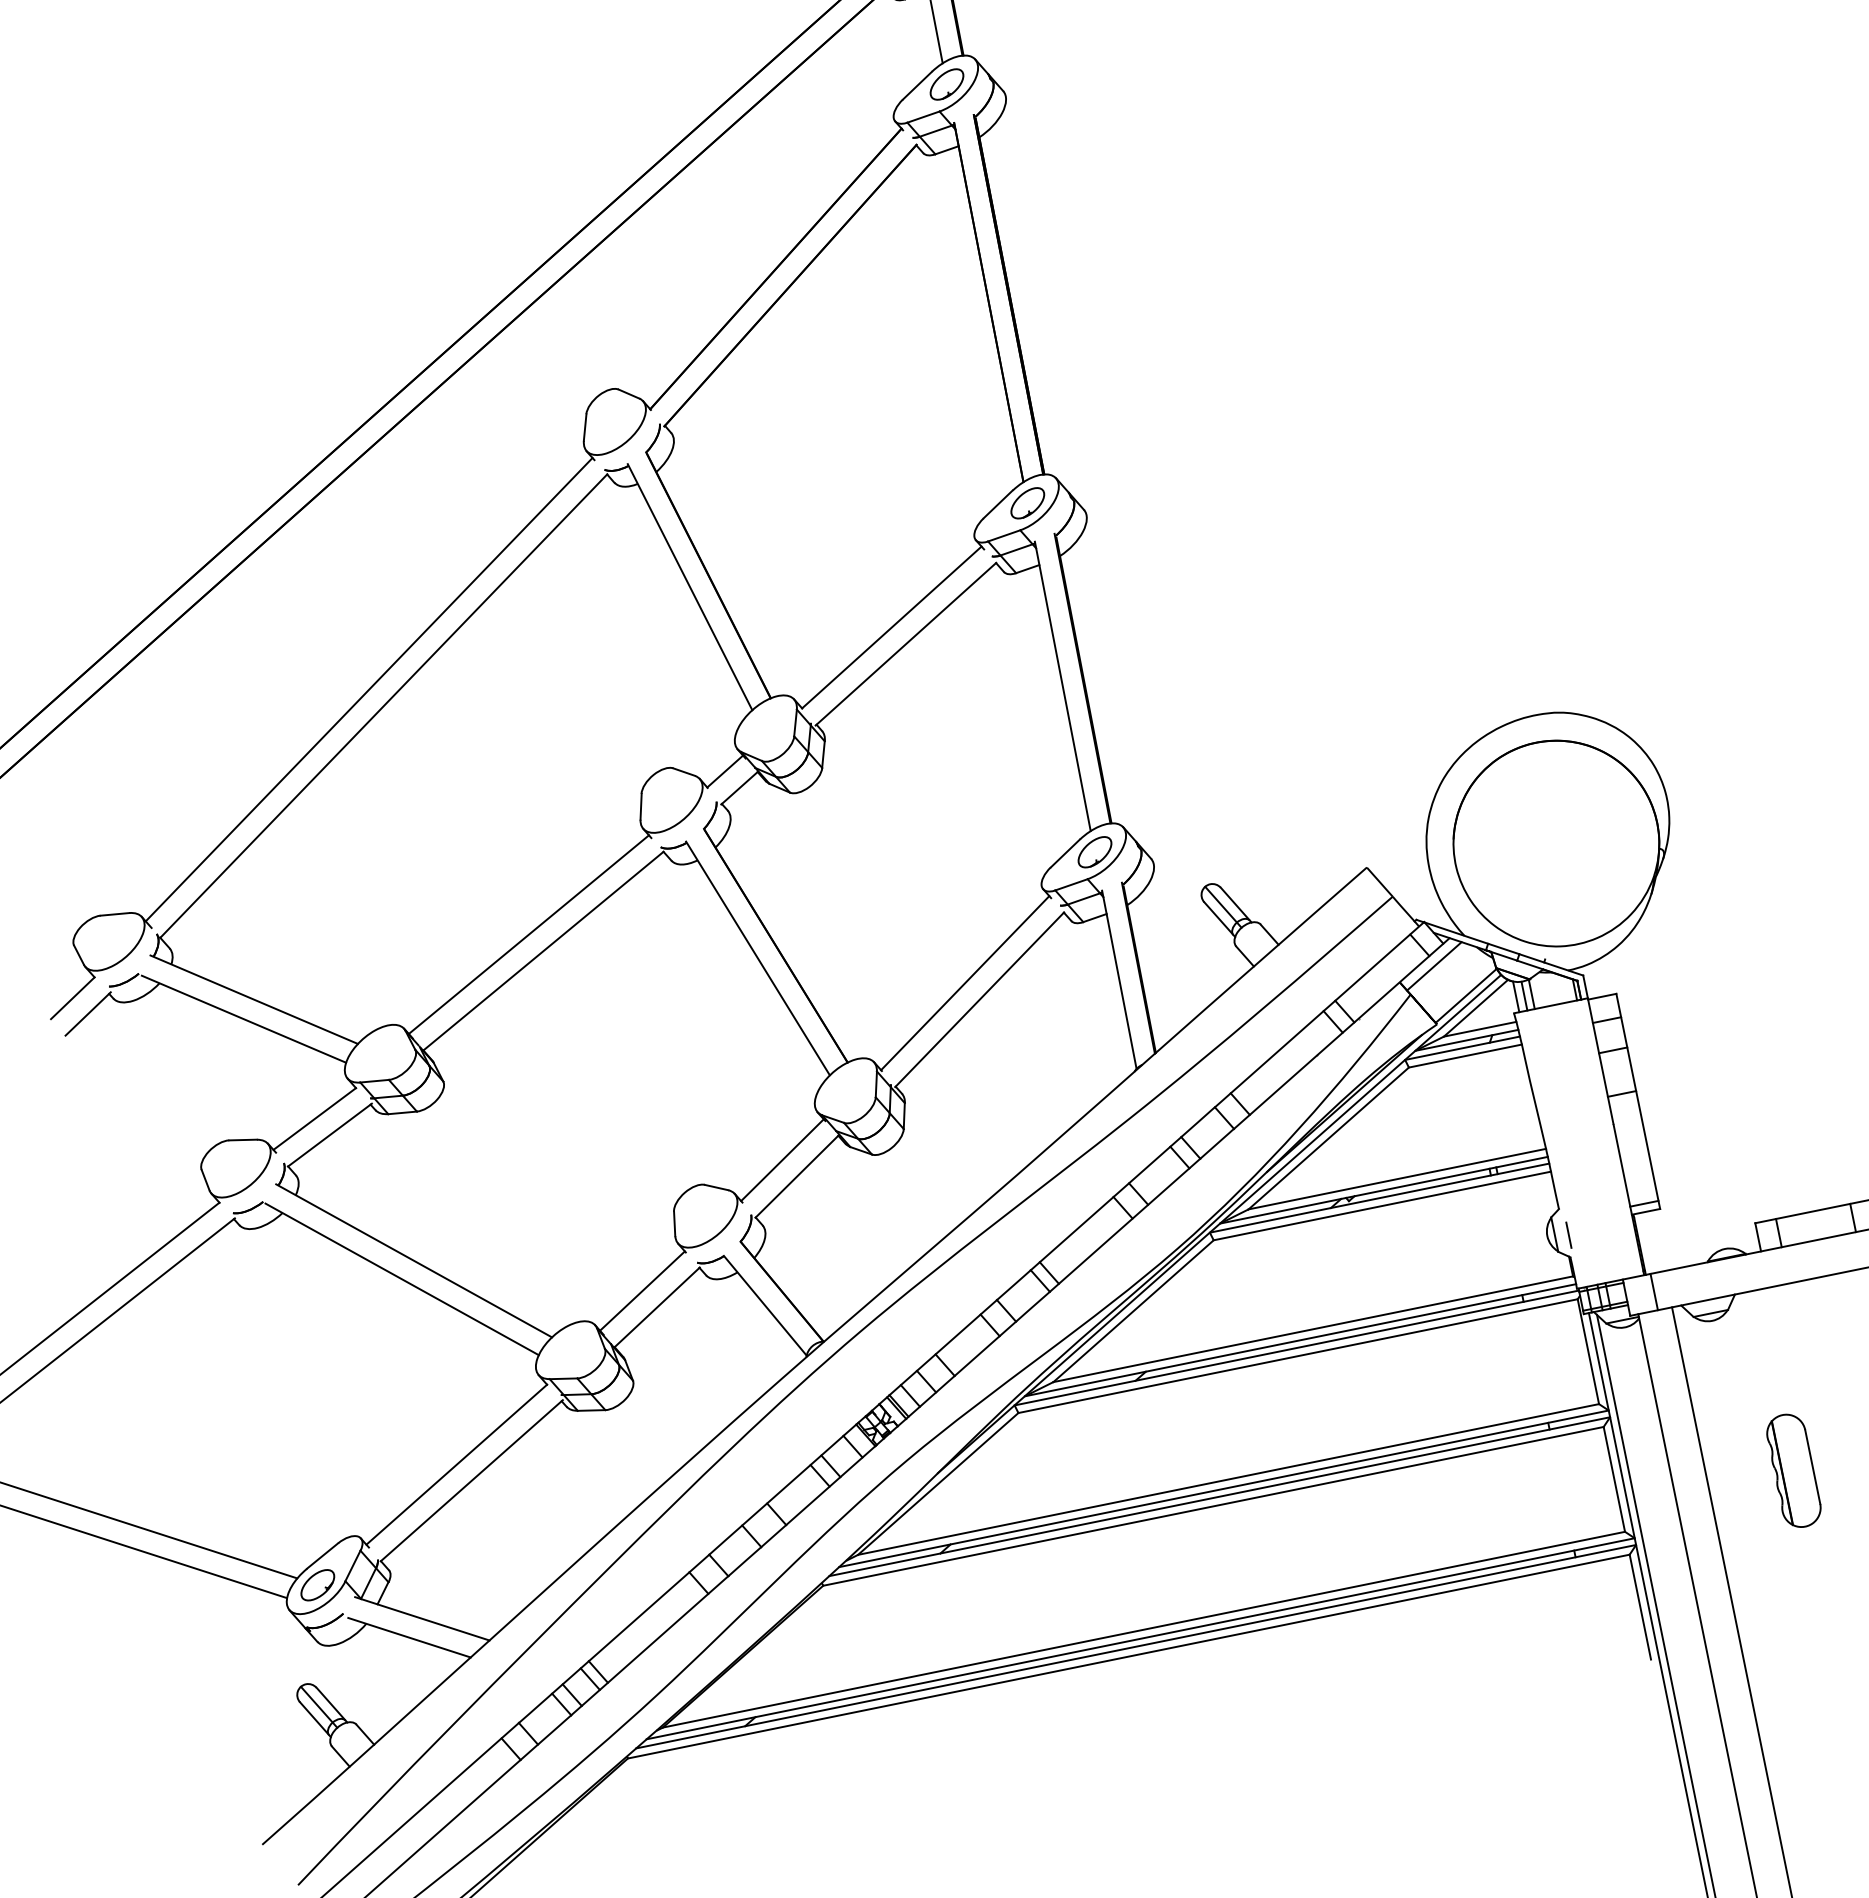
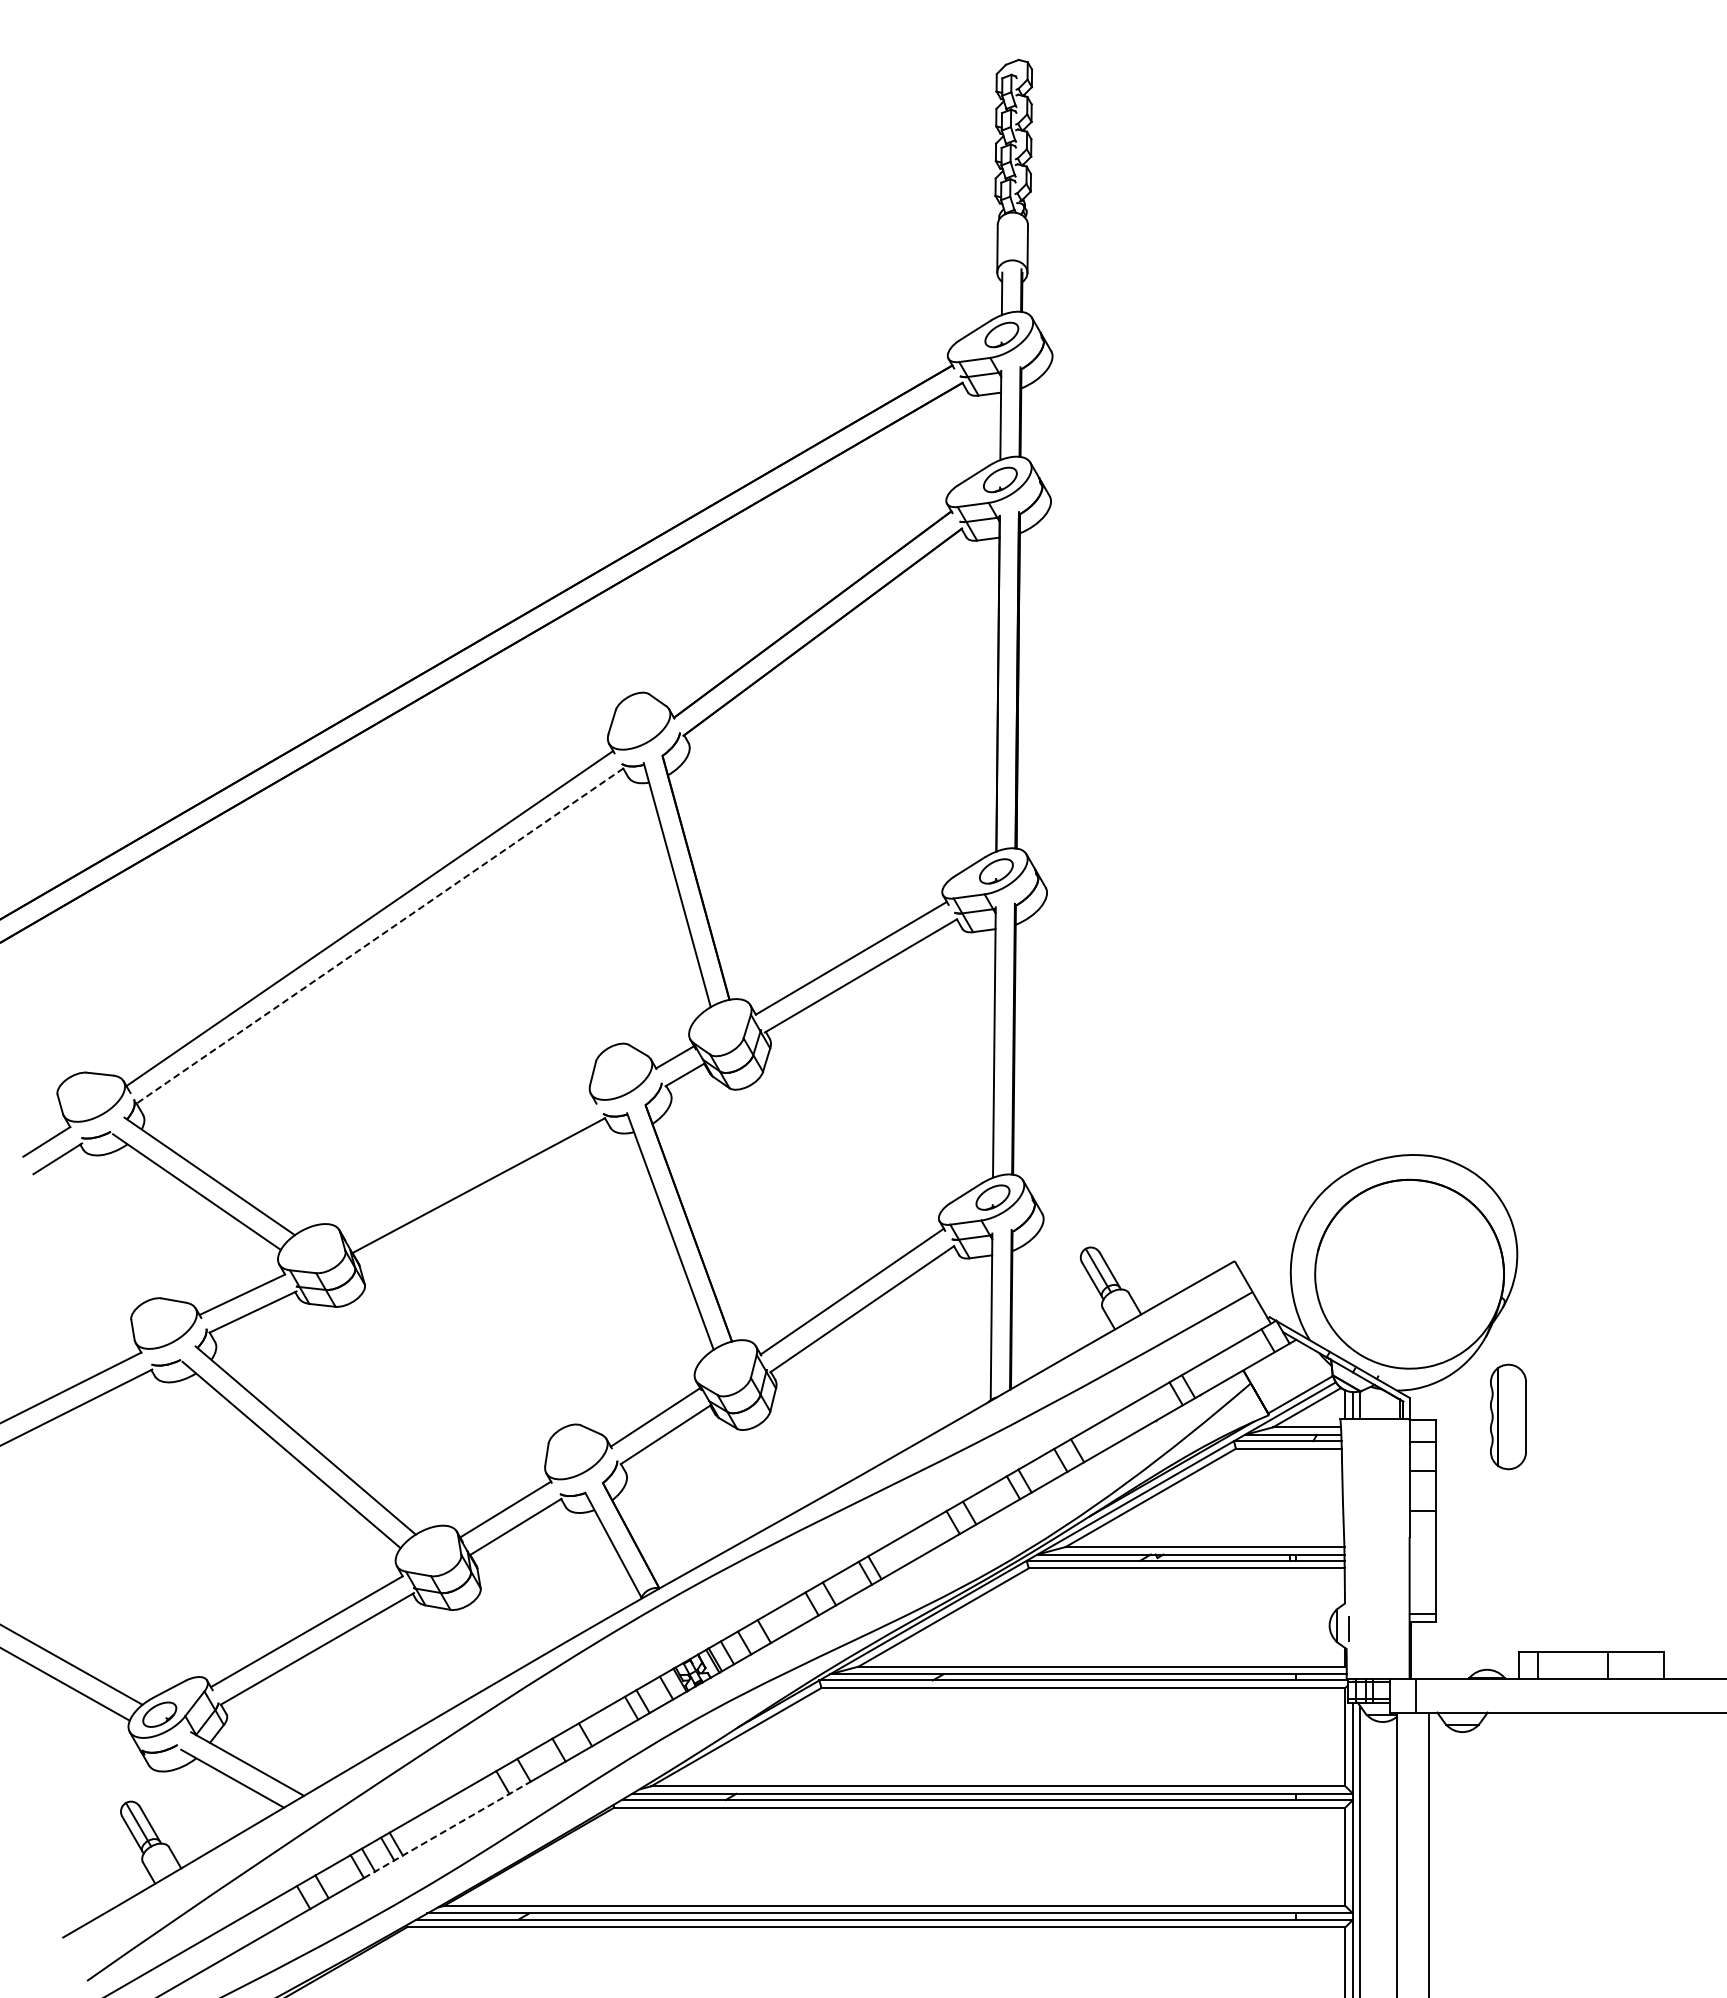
line: (384, 705) -> (380, 935), solid -> dashed
line: (528, 934) -> (468, 1167), removed
line: (1434, 966) -> (1277, 1362), removed
part: (1793, 1470) -> (1508, 1416), moved
line: (649, 1645) -> (447, 1829), solid -> dashed

